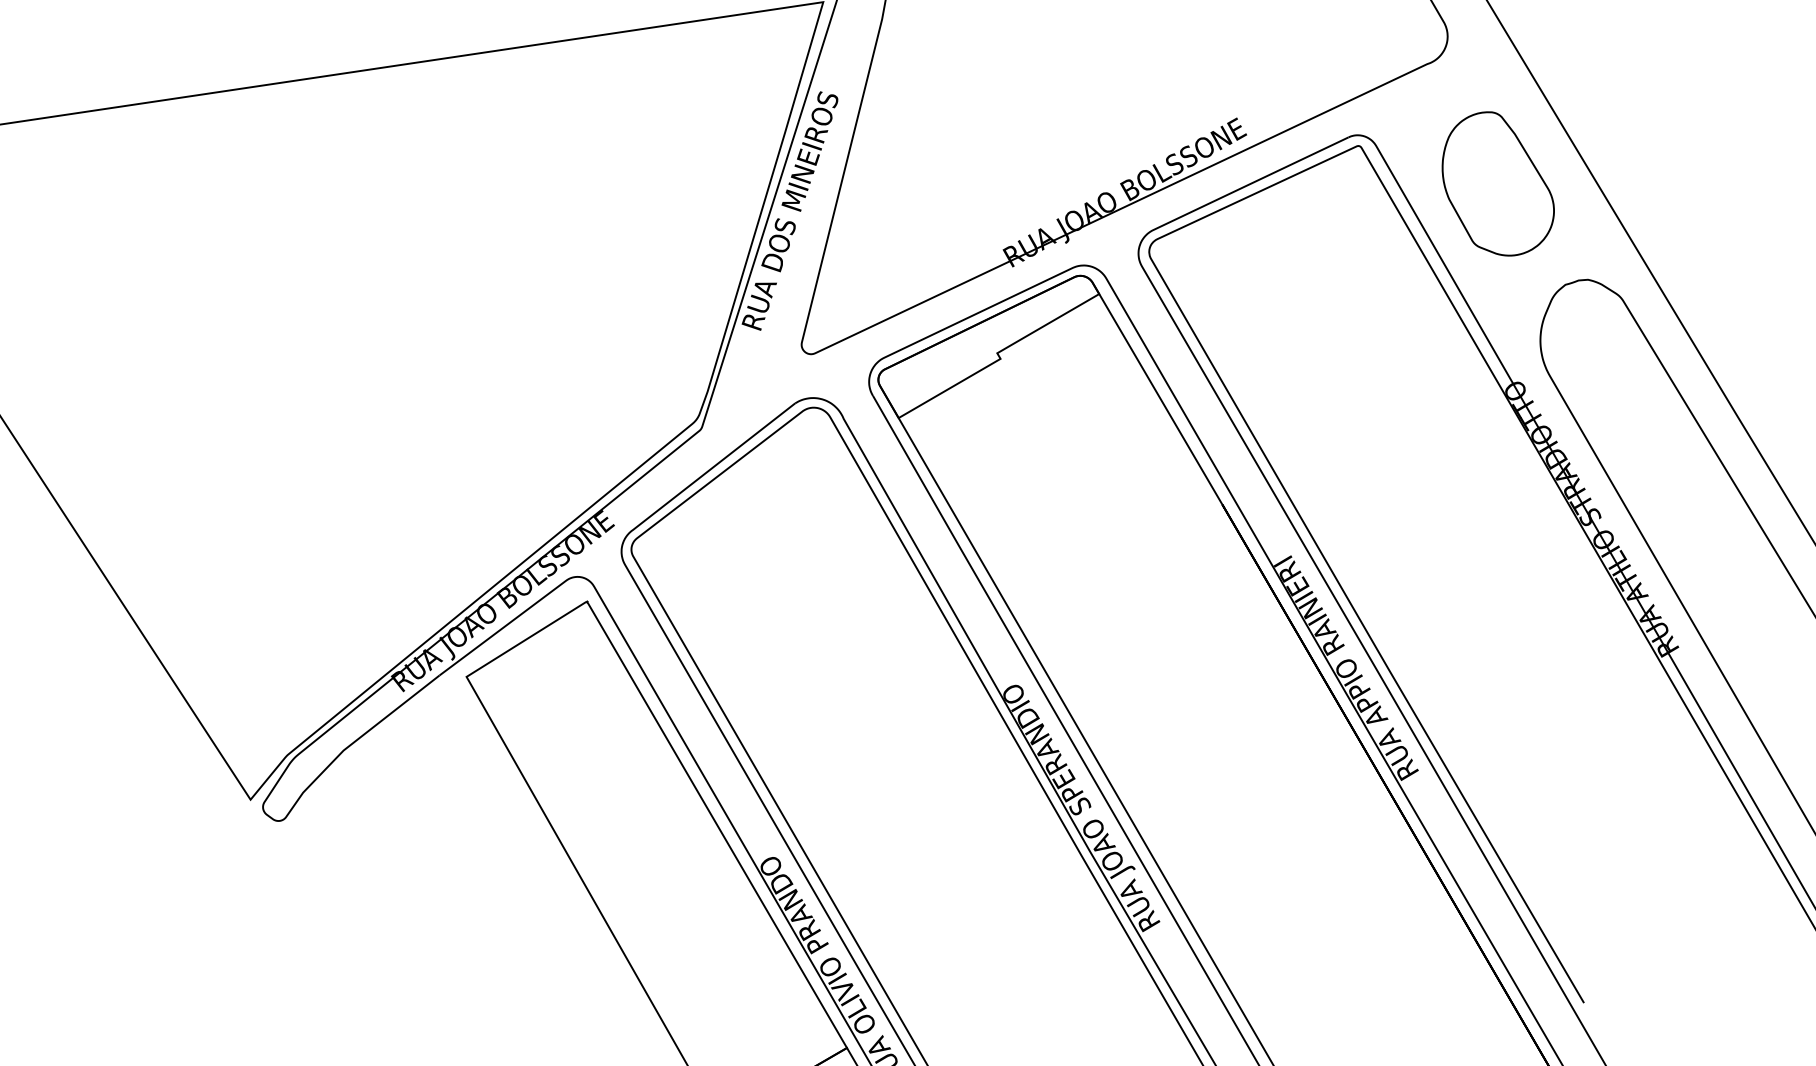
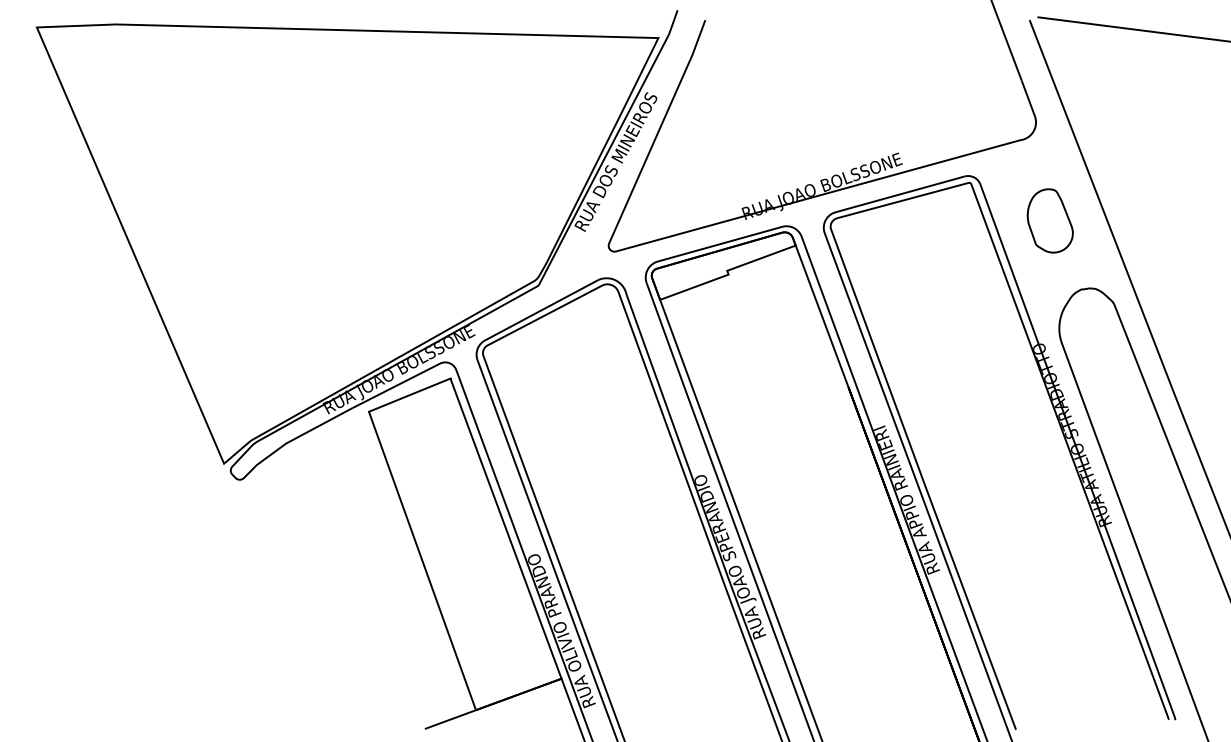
part: (1497, 183) -> (1050, 220), size x0.7

